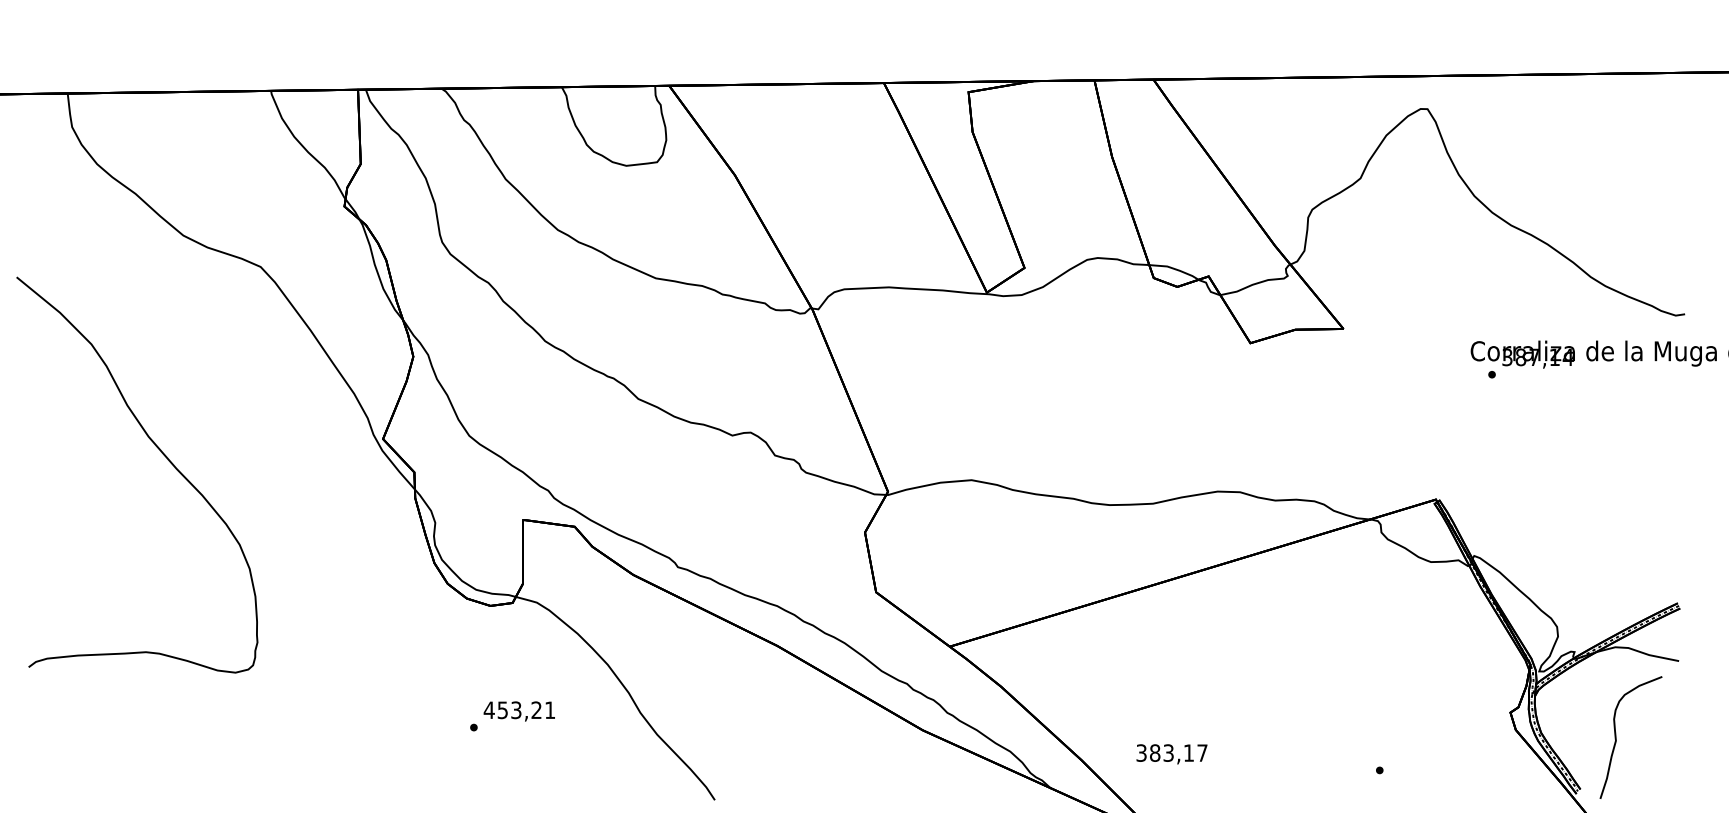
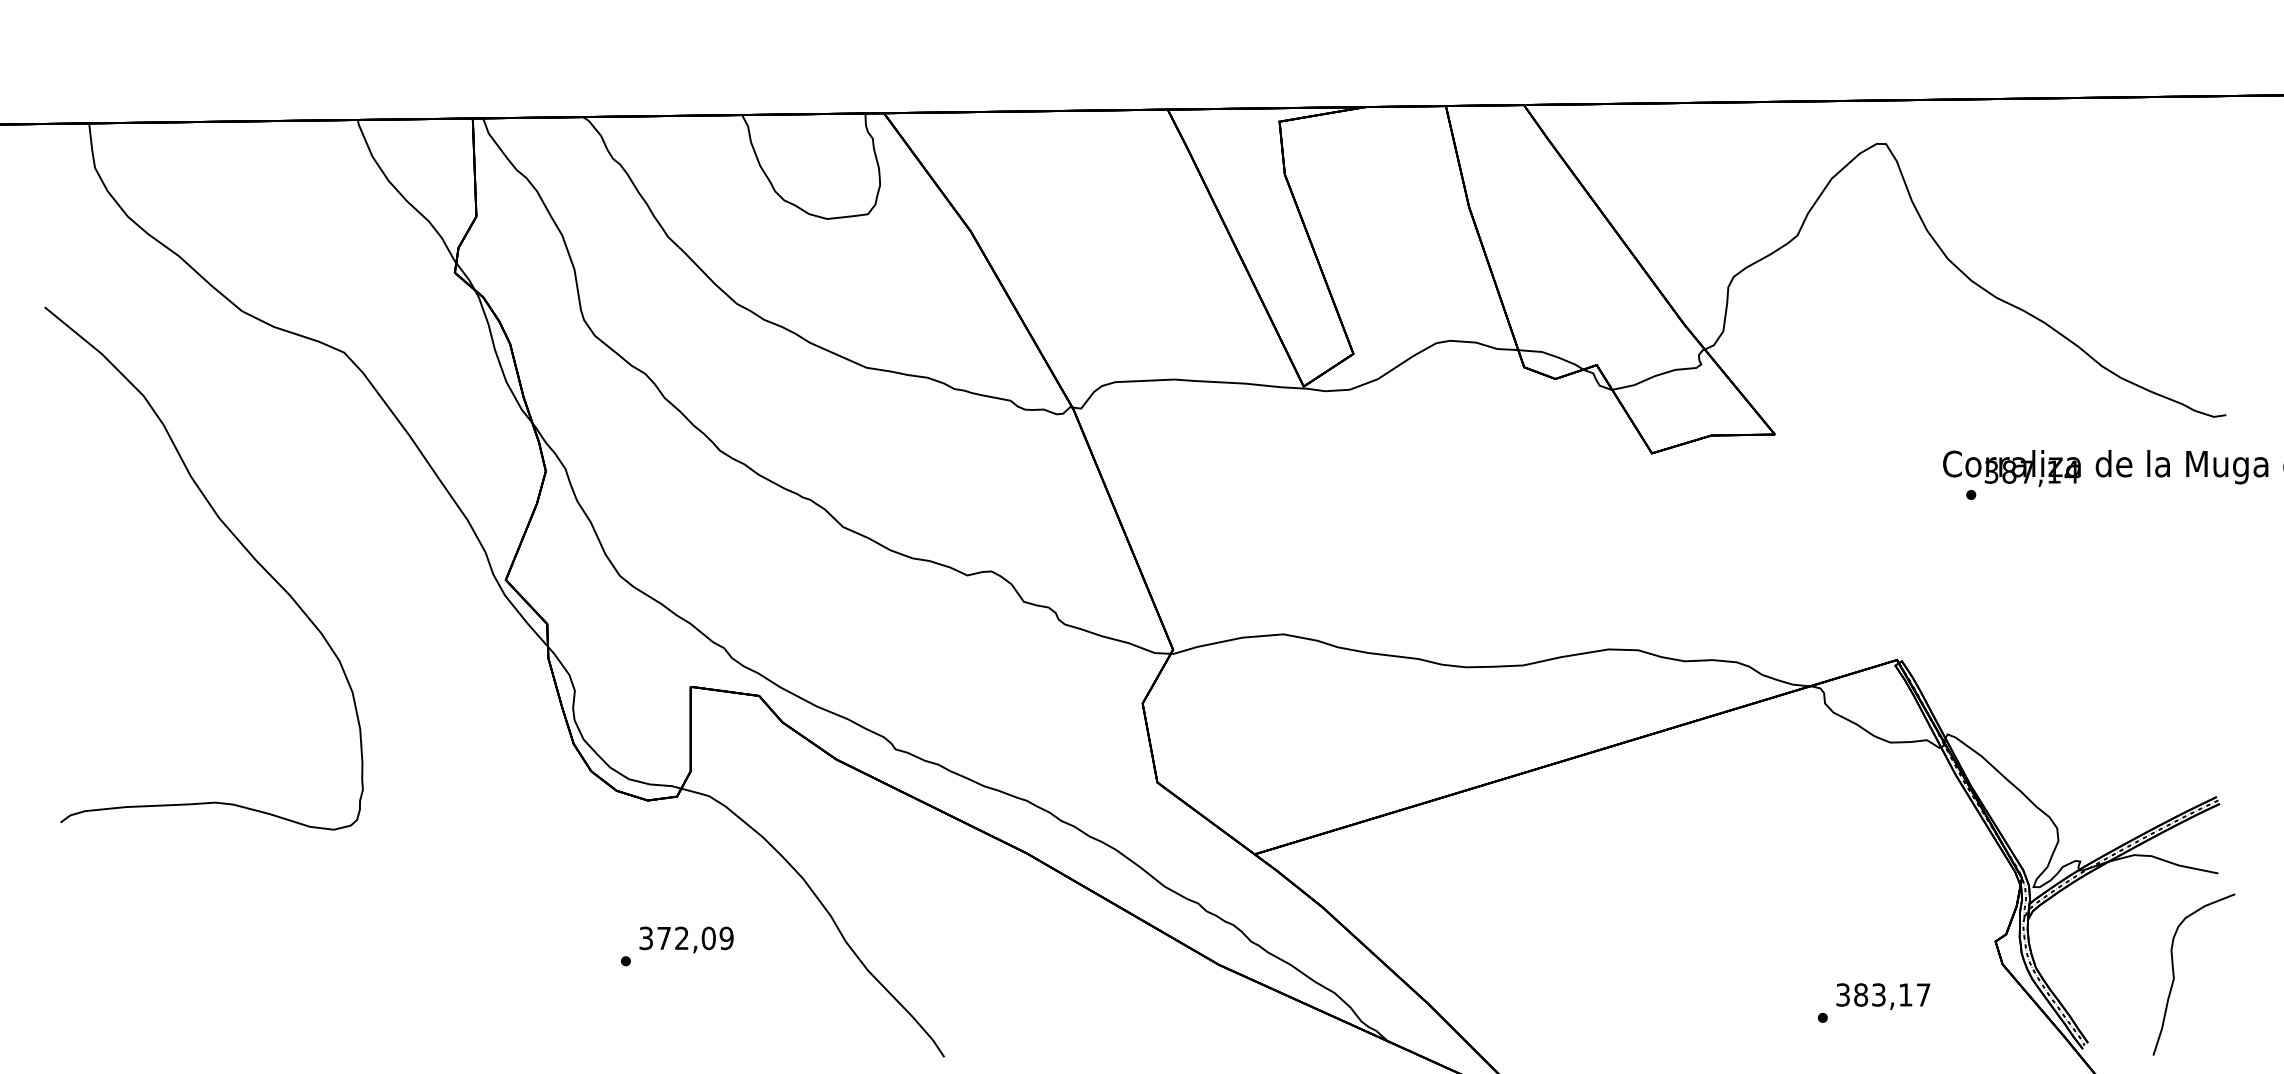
curve: (160, 451) -> (234, 537), moved
text: (519, 710) -> (685, 938), 453,21 -> 372,09
curve: (1616, 737) -> (2174, 974), moved
text: (1172, 754) -> (1883, 996), moved

